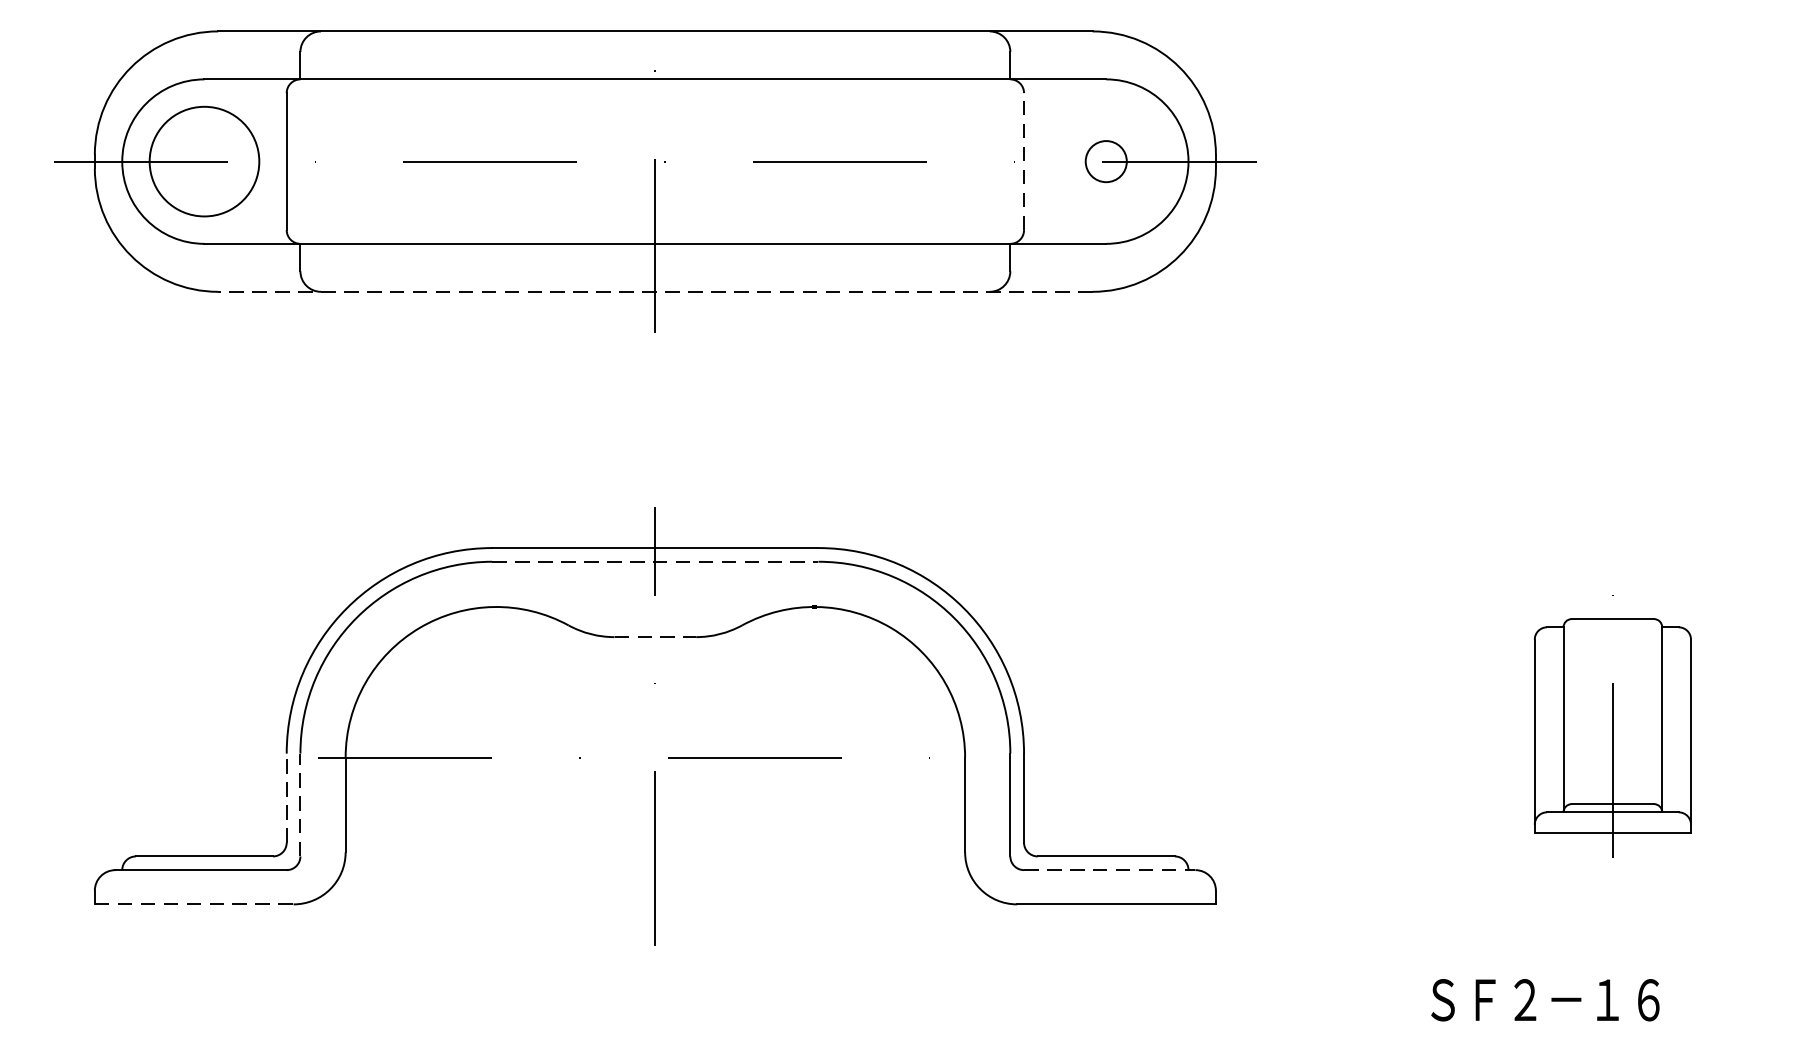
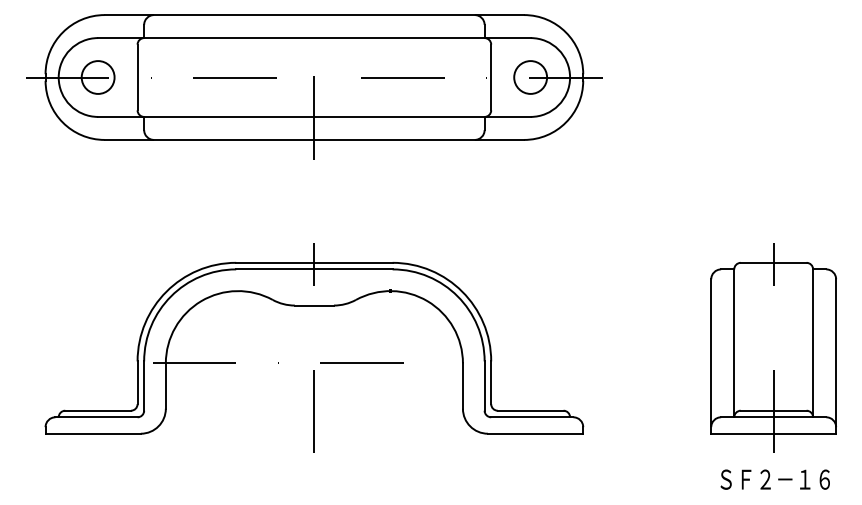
circle: (203, 161) -> (97, 77), size x0.62
line: (1024, 161) -> (491, 77), dashed -> solid
circle: (1105, 161) -> (530, 77), size x1.67
line: (655, 290) -> (314, 139), dashed -> solid
line: (655, 561) -> (314, 269), dashed -> solid
line: (655, 637) -> (314, 305), dashed -> solid
part: (1612, 724) -> (773, 347), size x1.67
line: (286, 797) -> (137, 382), dashed -> solid
line: (301, 805) -> (144, 386), dashed -> solid
line: (1110, 870) -> (532, 417), dashed -> solid
line: (194, 903) -> (93, 433), dashed -> solid
text: (1543, 999) -> (774, 479), moved

